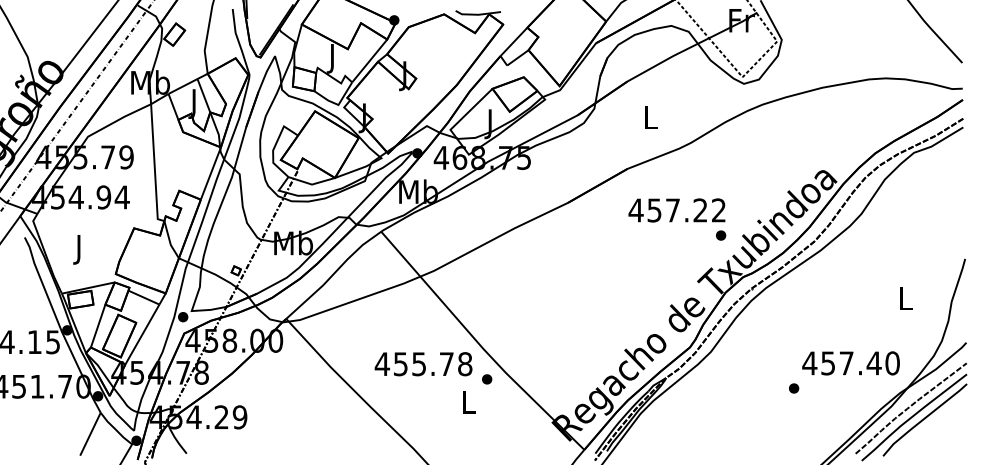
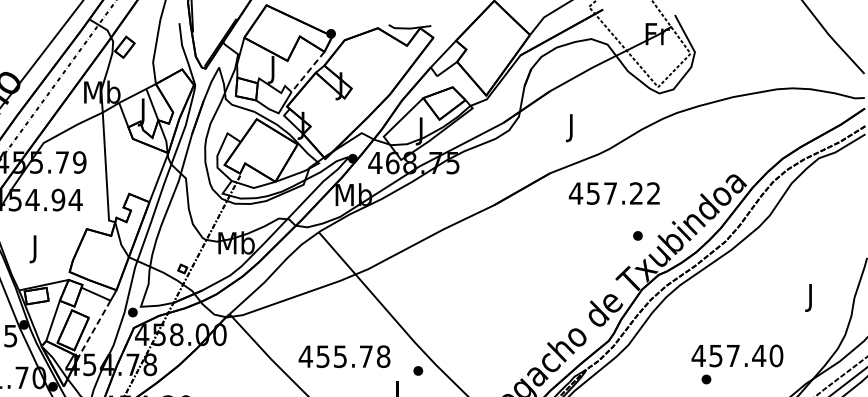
line: (369, 60) -> (307, 71), solid -> dashed
text: (650, 120) -> (571, 127), L -> J
text: (676, 210) -> (613, 193), moved
text: (905, 301) -> (811, 297), L -> J
line: (142, 334) -> (94, 328), solid -> dashed
text: (850, 363) -> (736, 356), moved
text: (423, 364) -> (344, 356), moved

